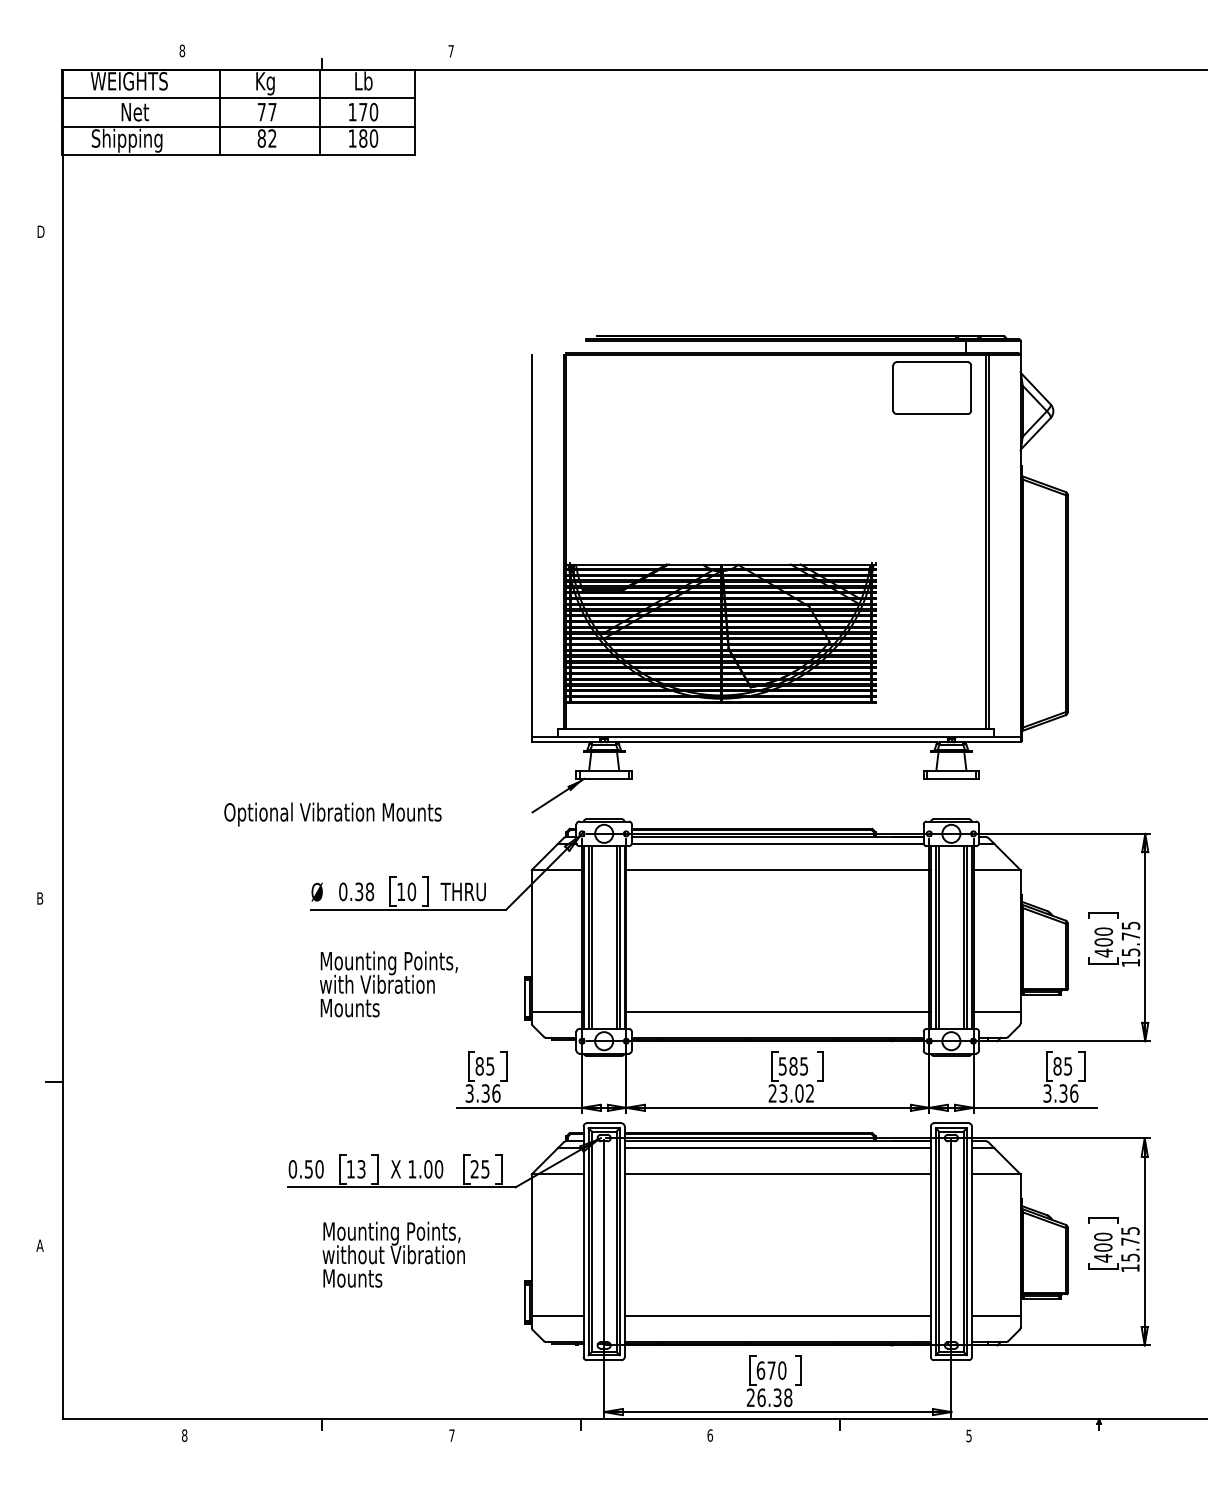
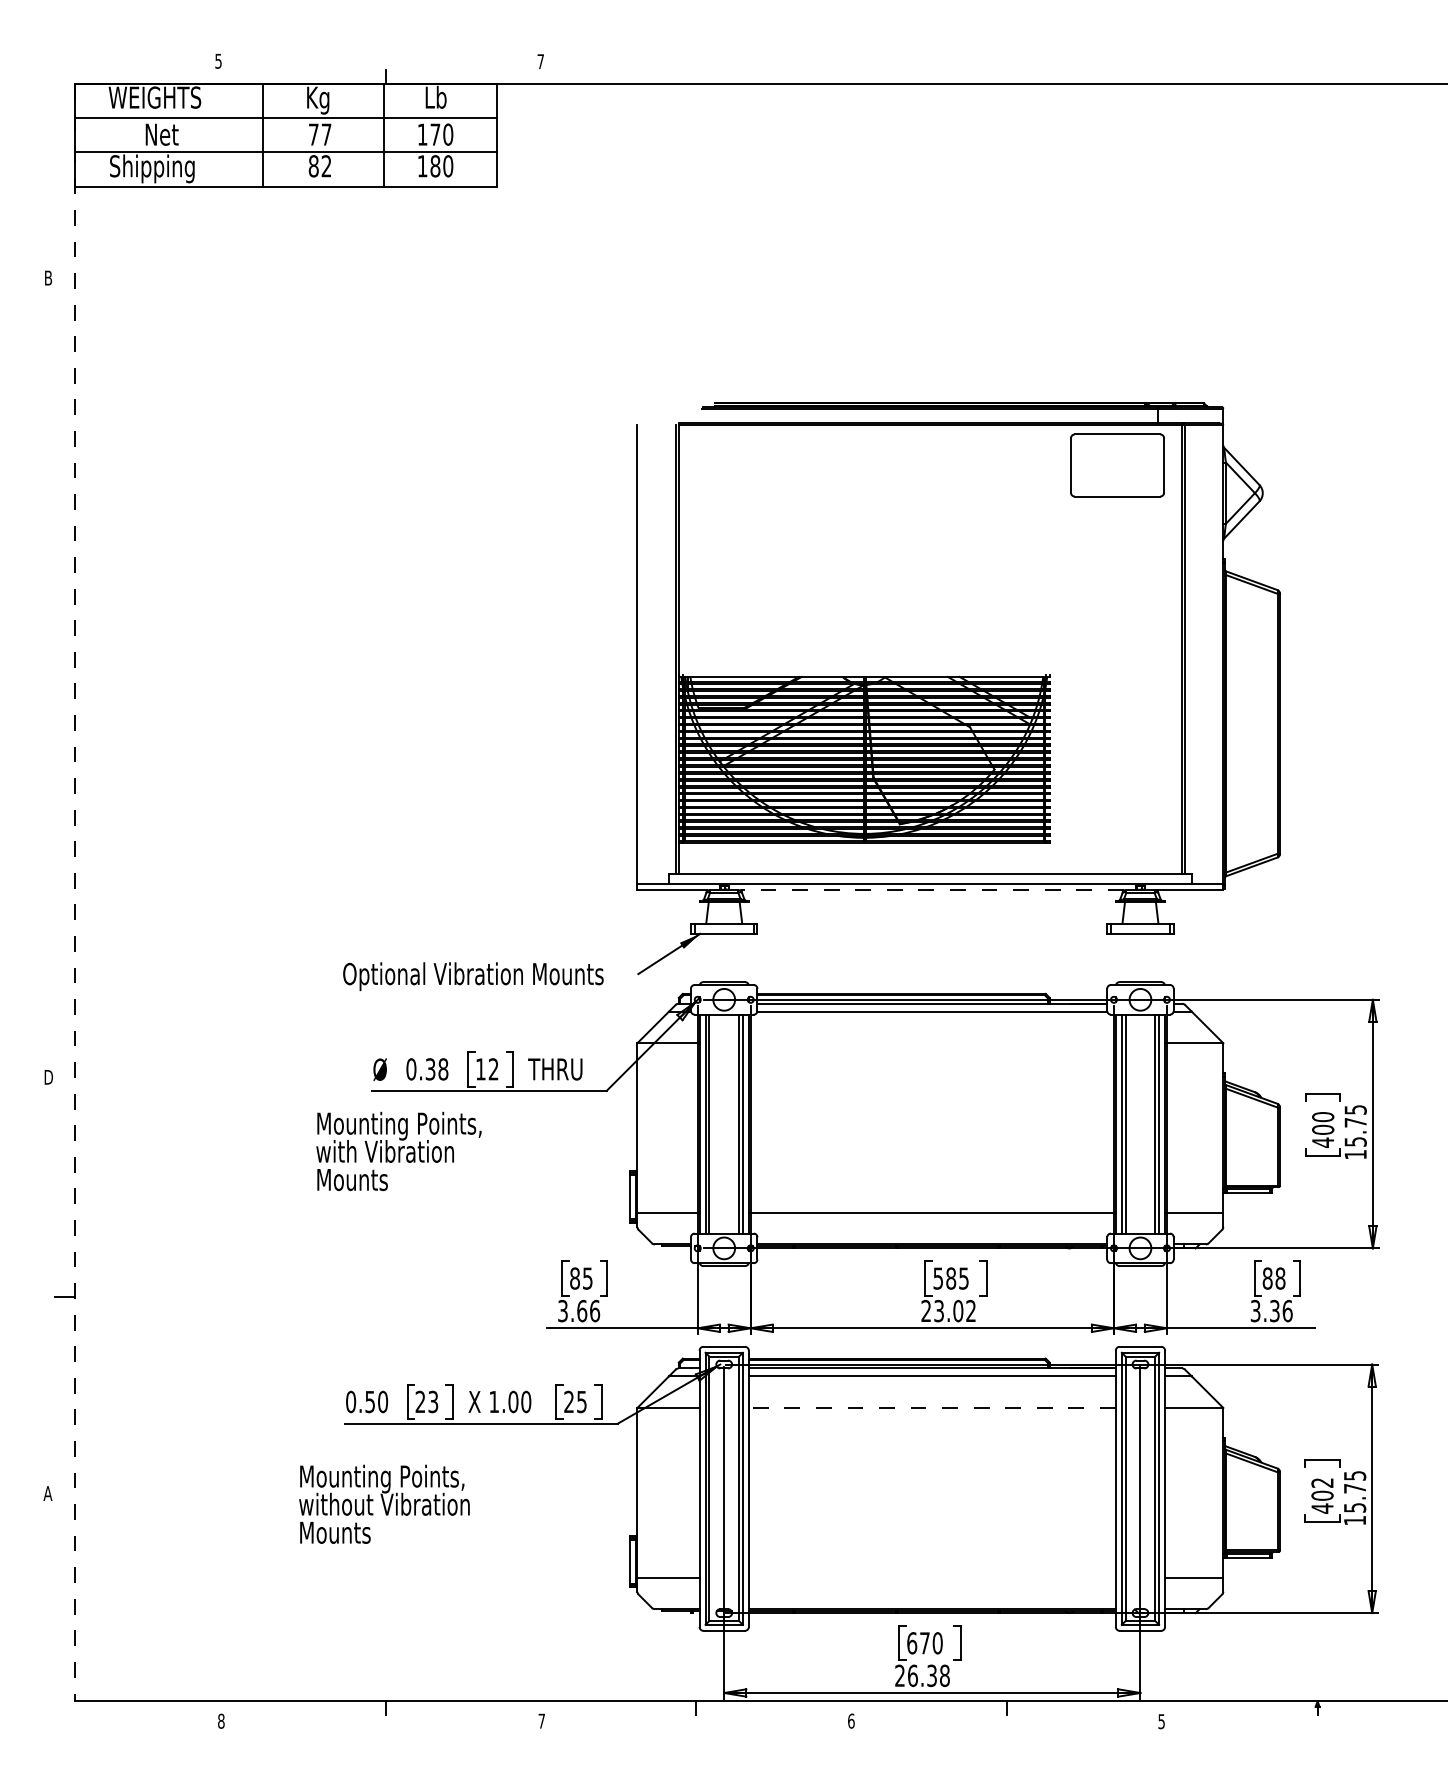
text: (182, 50) -> (218, 60), 8 -> 5
text: (41, 231) -> (49, 277), D -> B
line: (777, 742) -> (931, 890), solid -> dashed
line: (62, 744) -> (74, 892), solid -> dashed
text: (332, 814) -> (472, 976), moved
line: (777, 870) -> (931, 1043), removed
text: (411, 891) -> (493, 1068), 10 -> 12
text: (41, 898) -> (49, 1077), B -> D
text: (388, 984) -> (398, 1151), moved
text: (1068, 1066) -> (1280, 1278), 85 -> 88
text: (485, 1093) -> (581, 1311), 3.36 -> 3.66
text: (350, 1169) -> (420, 1402), 13 -> 23
line: (777, 1174) -> (931, 1408), solid -> dashed
text: (1103, 1236) -> (1322, 1482), 400 -> 402
text: (393, 1254) -> (384, 1504), moved
line: (777, 1315) -> (931, 1577), removed

